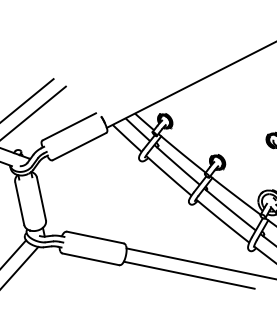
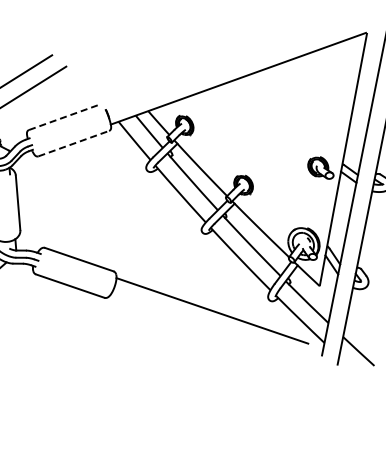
line: (69, 126) -> (64, 117), solid -> dashed
line: (79, 146) -> (73, 143), solid -> dashed
line: (188, 275) -> (189, 321), removed

